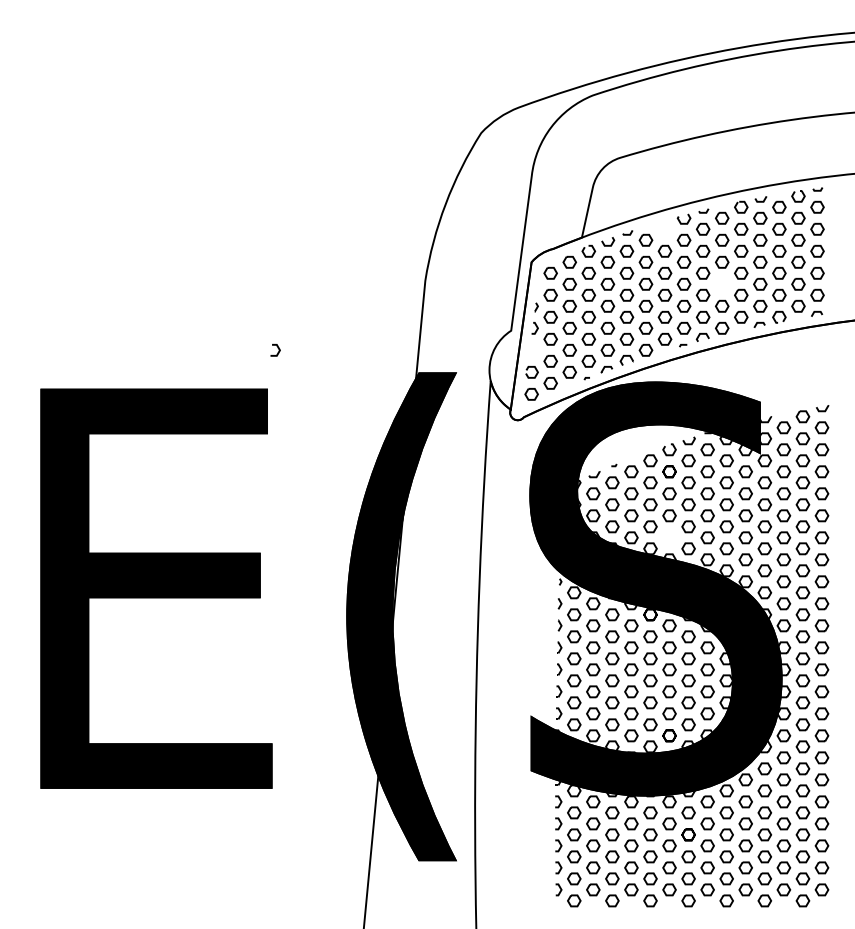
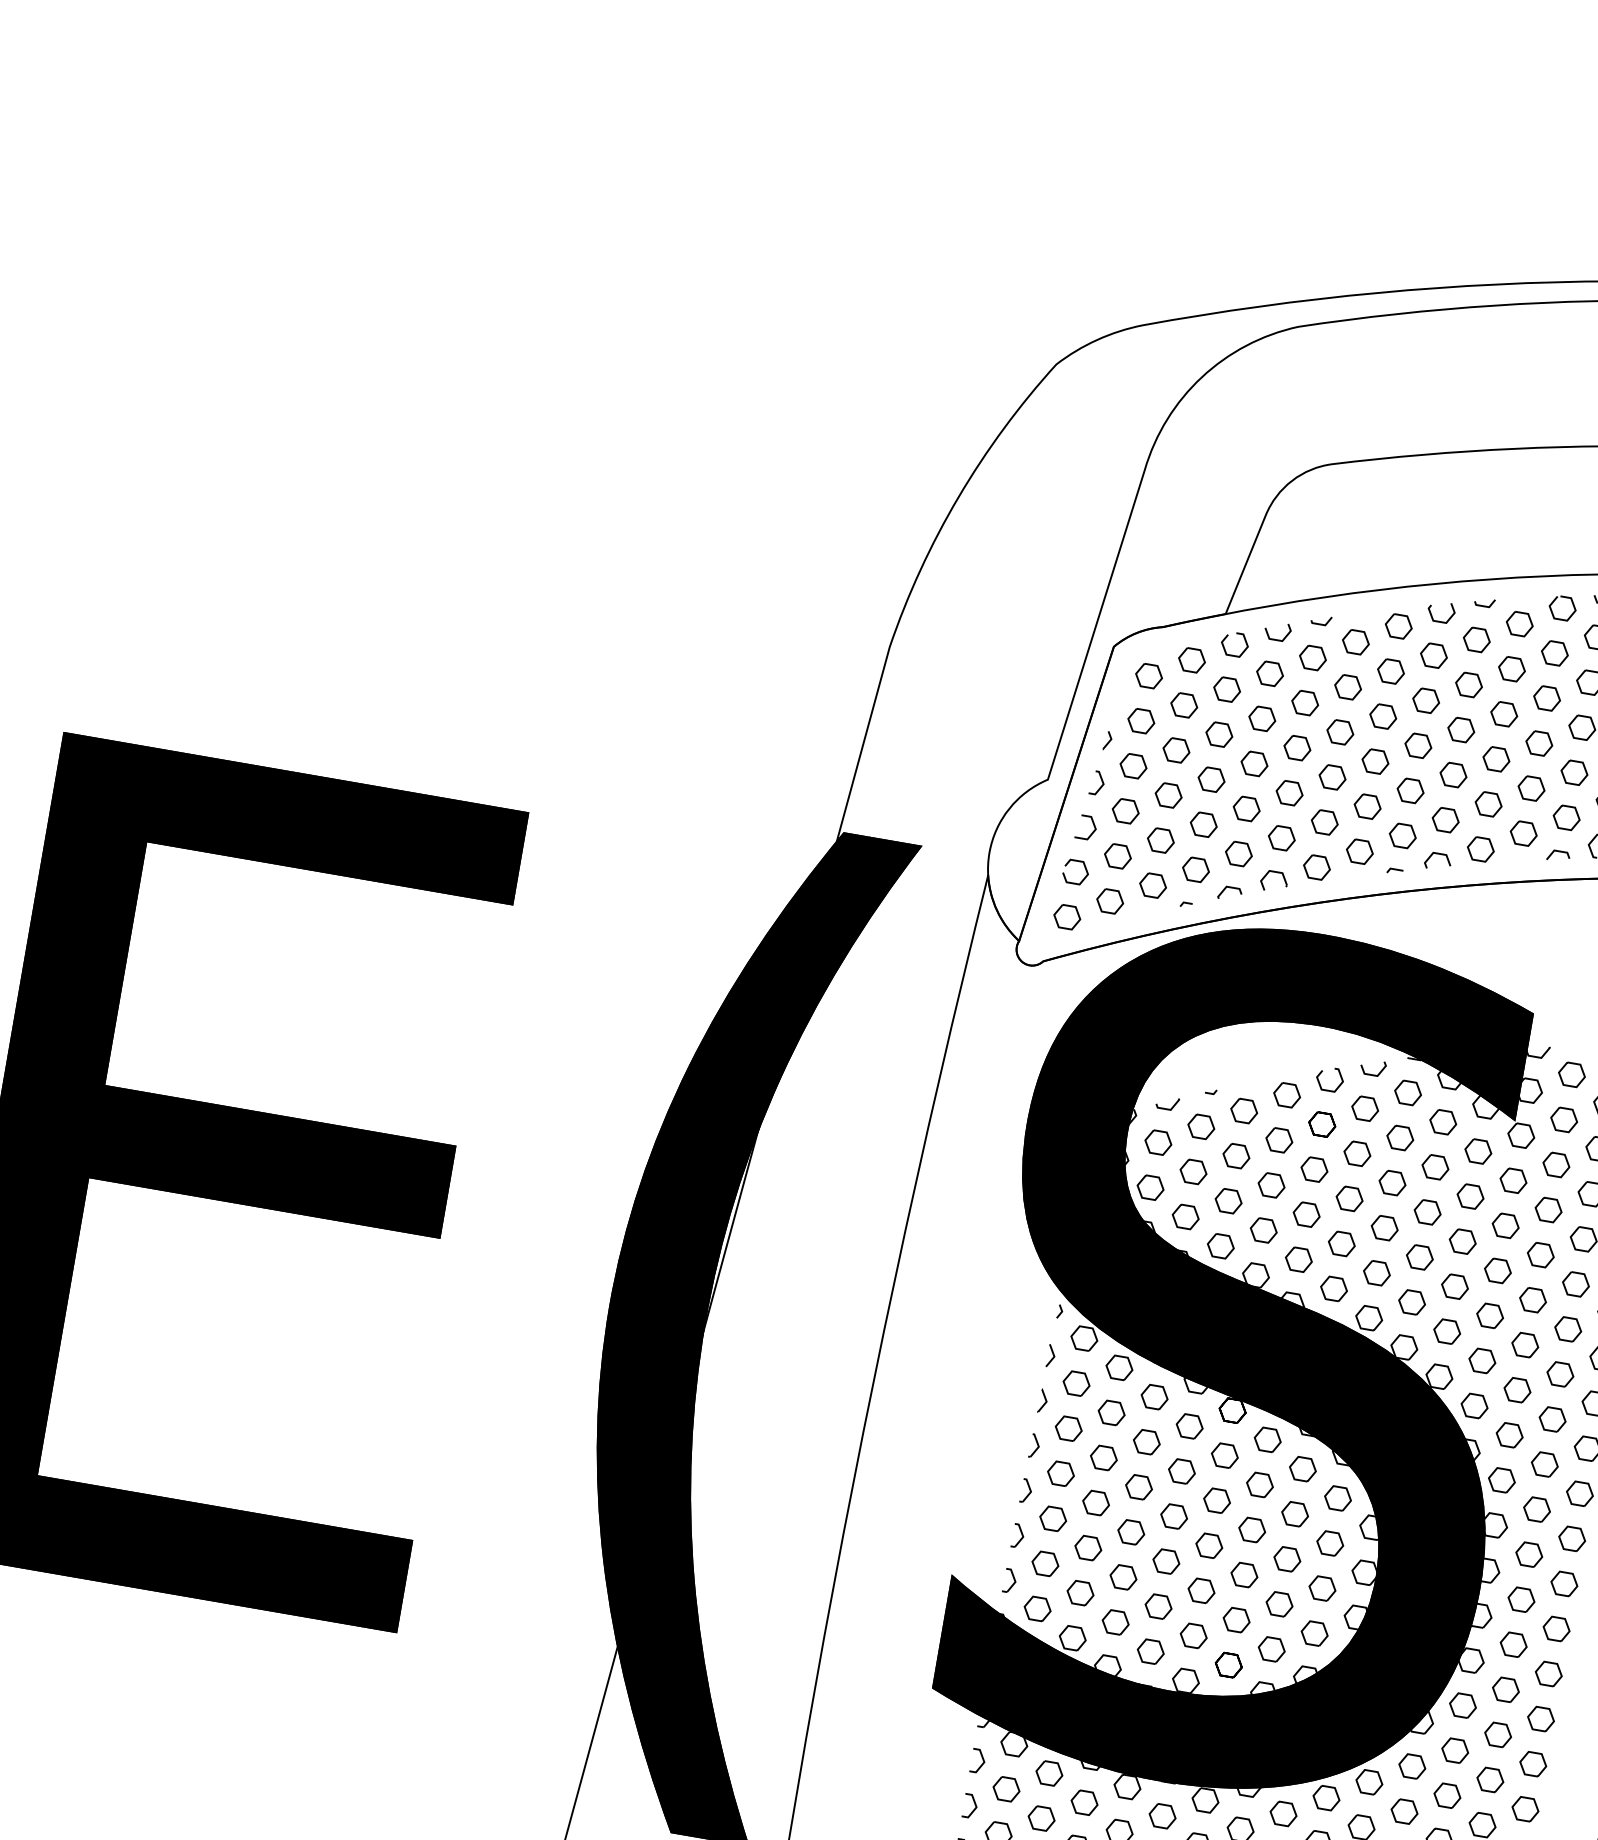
part: (664, 228) -> (1397, 624), added
part: (722, 283) -> (1497, 757), added
line: (277, 348) -> (1091, 824), moved
part: (669, 537) -> (1298, 1259), added

